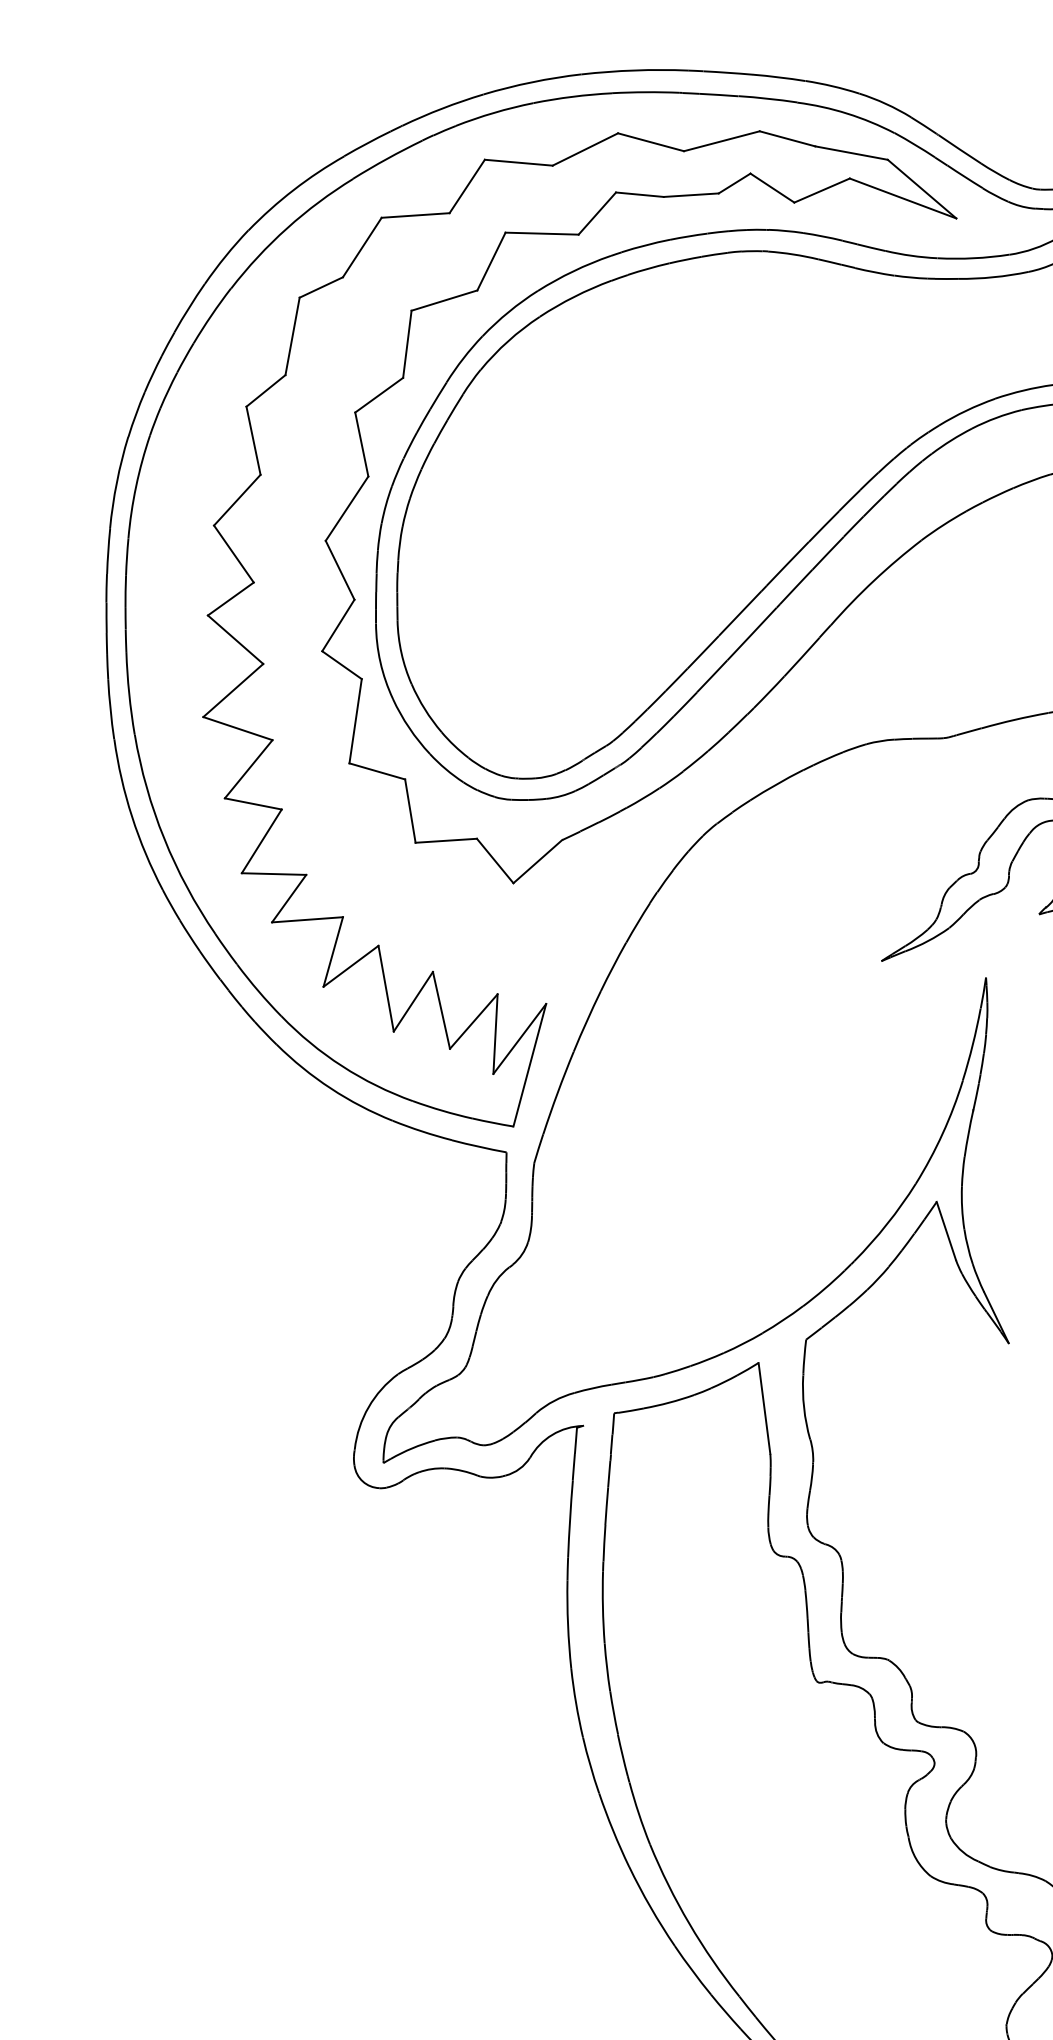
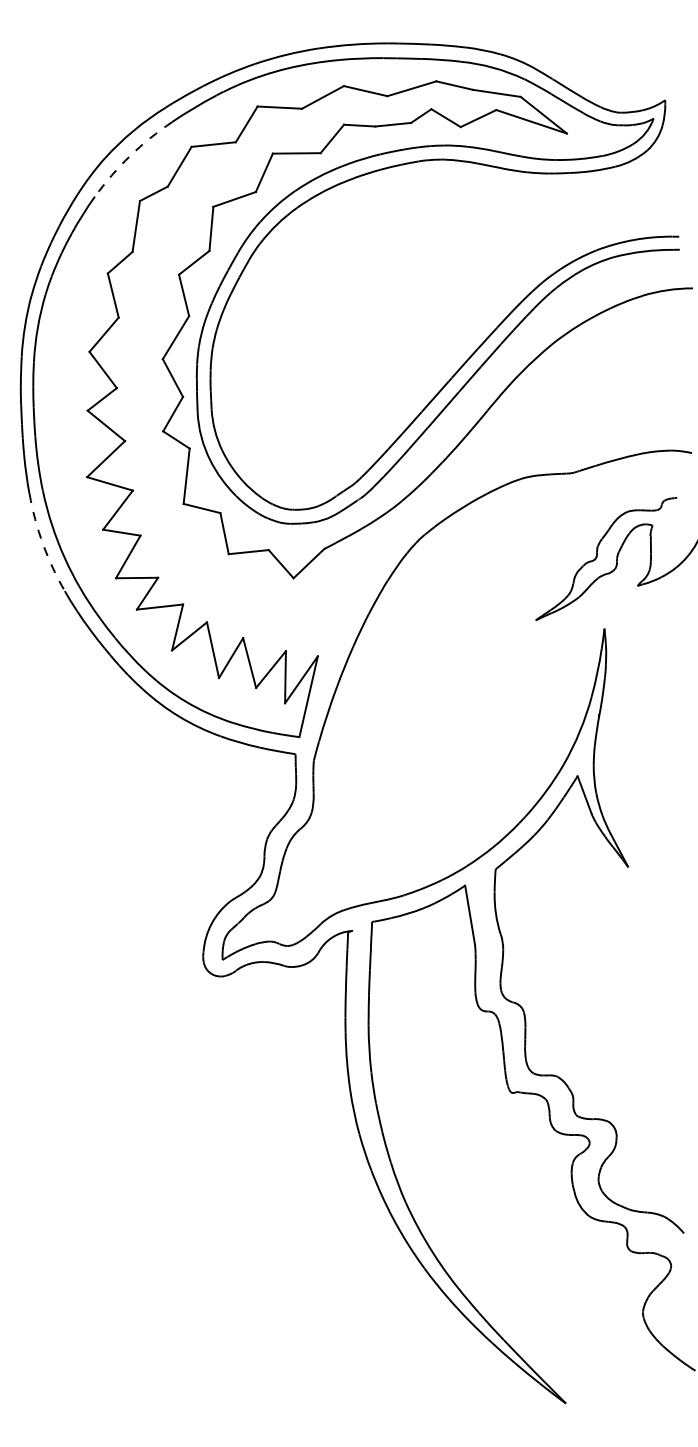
arc: (287, 227) -> (130, 155), solid -> dashed
arc: (132, 817) -> (43, 544), solid -> dashed

